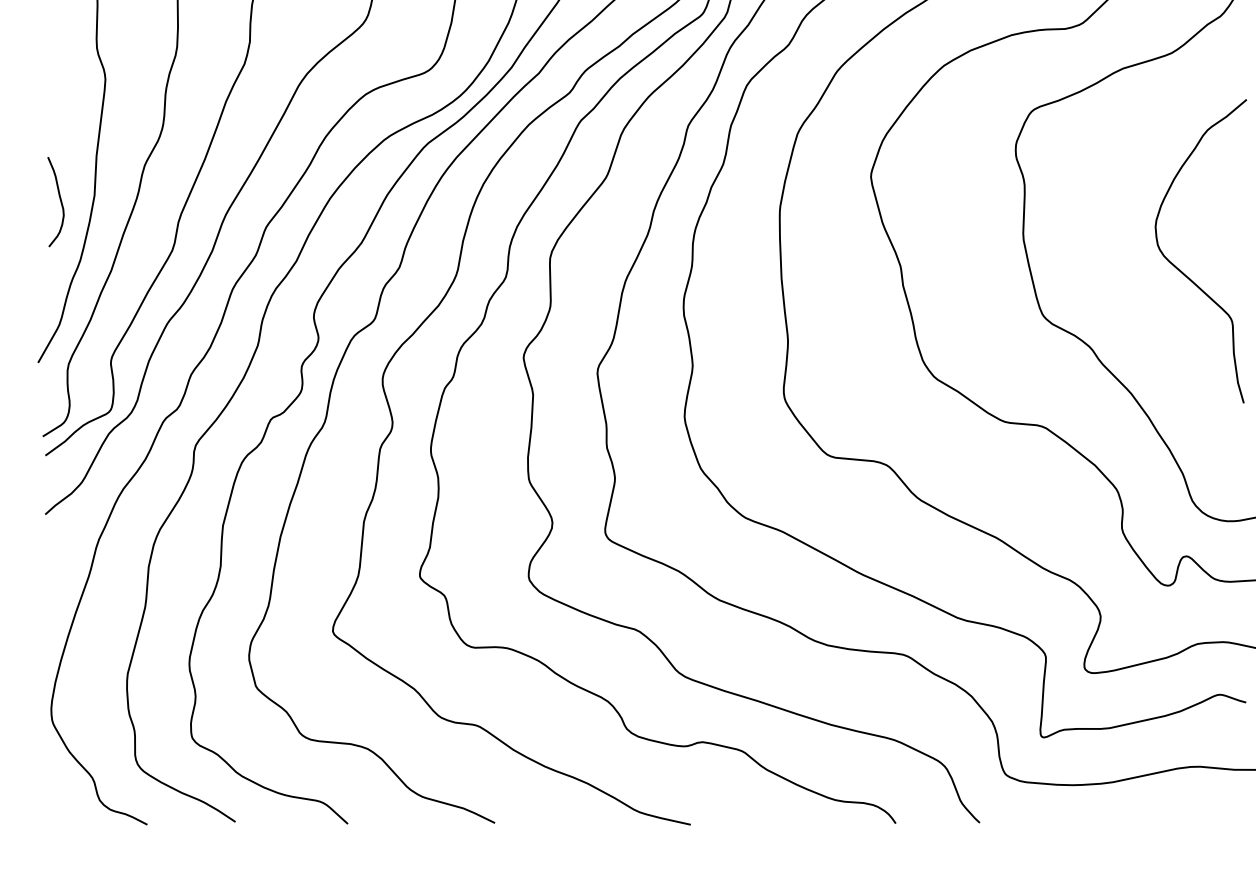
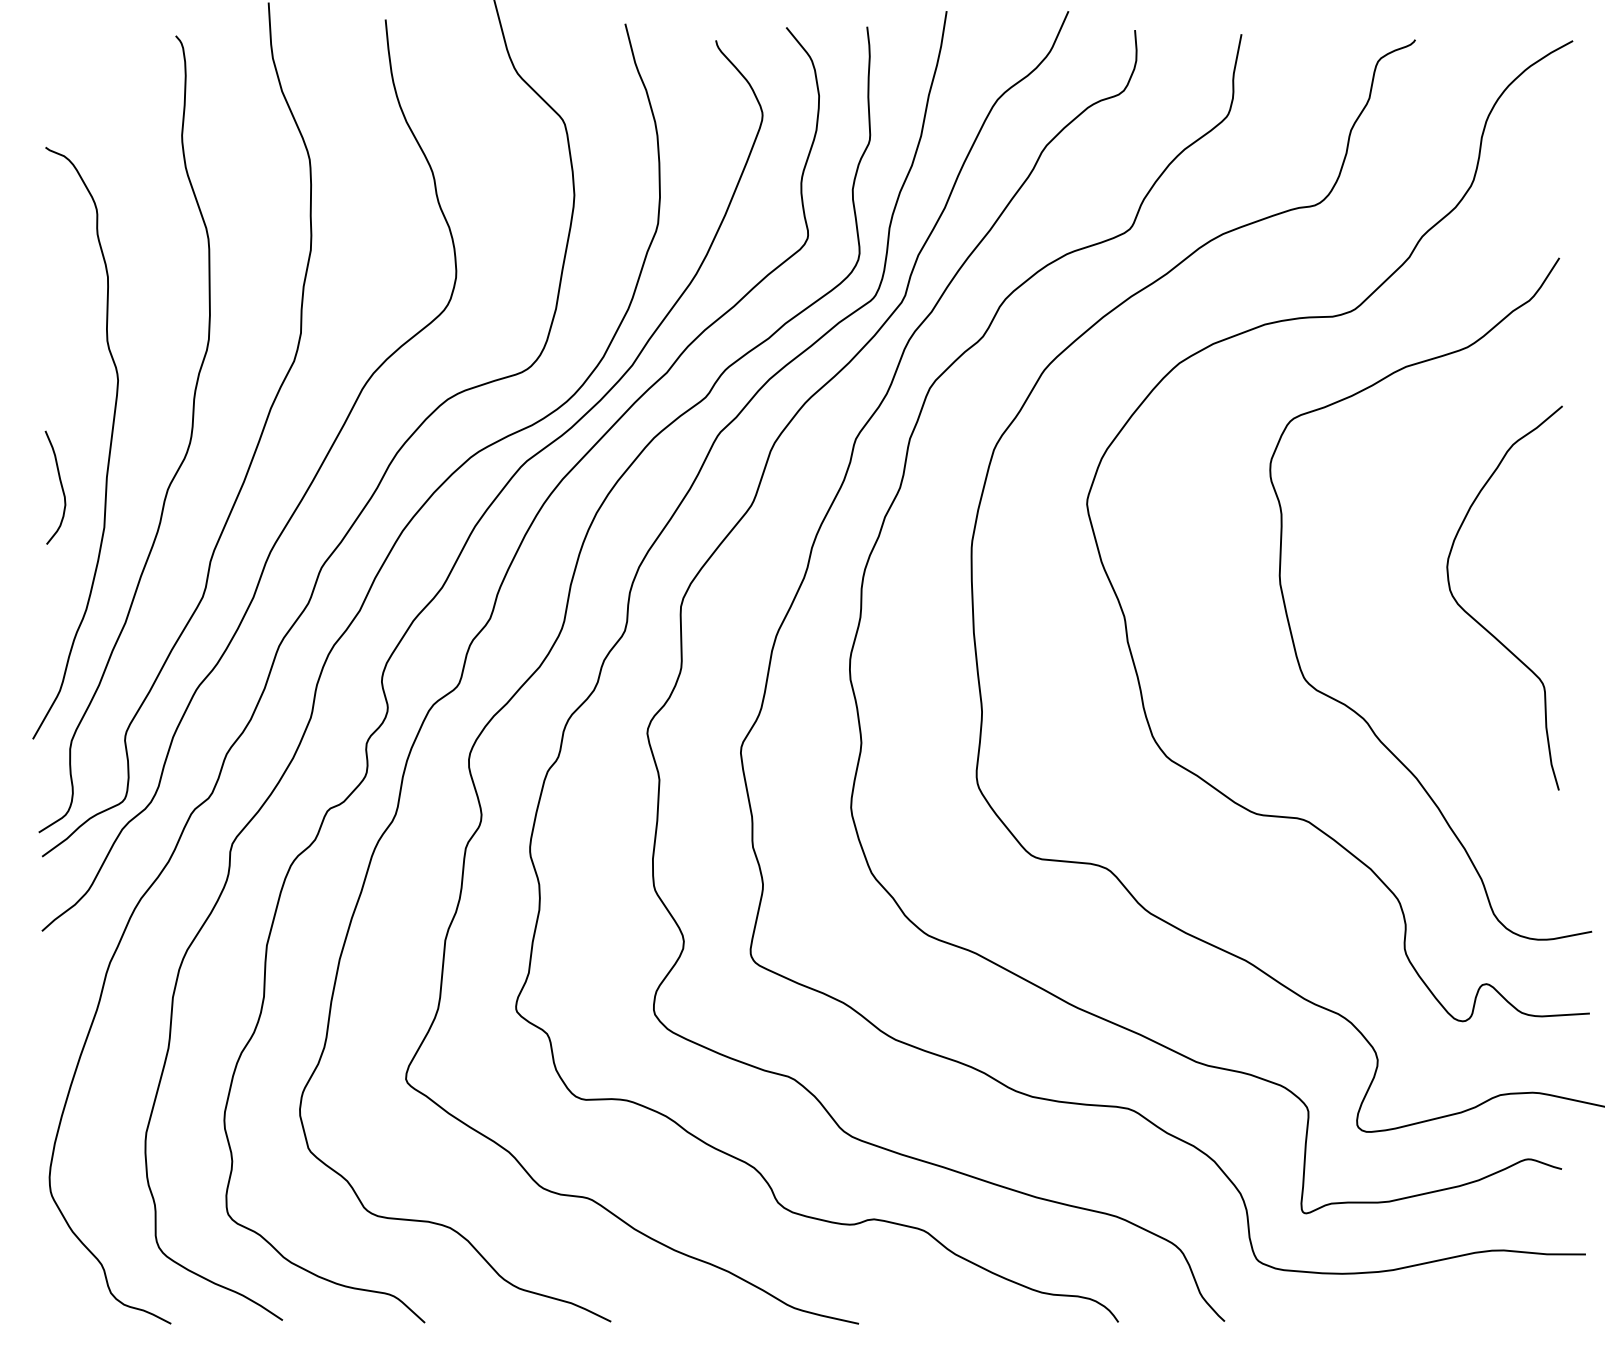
curve: (59, 200) -> (60, 485), moved

